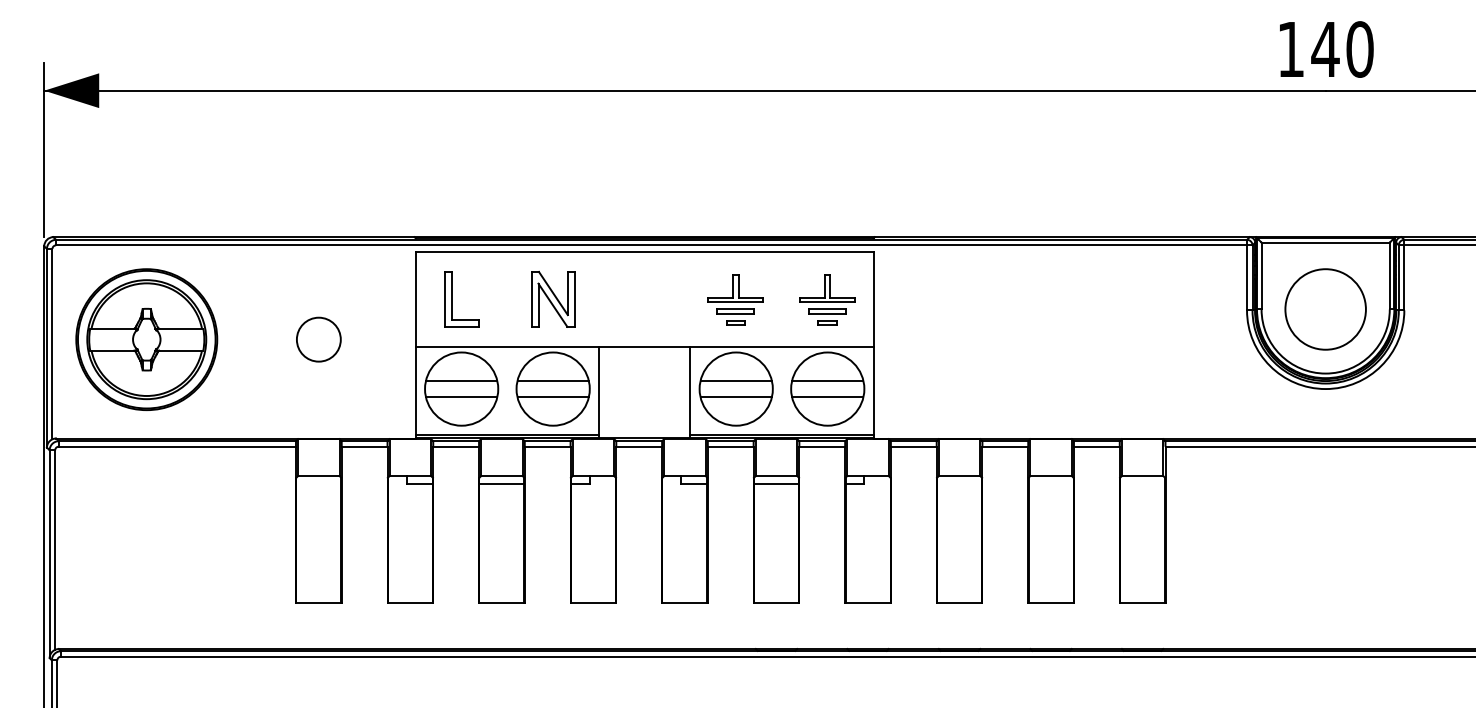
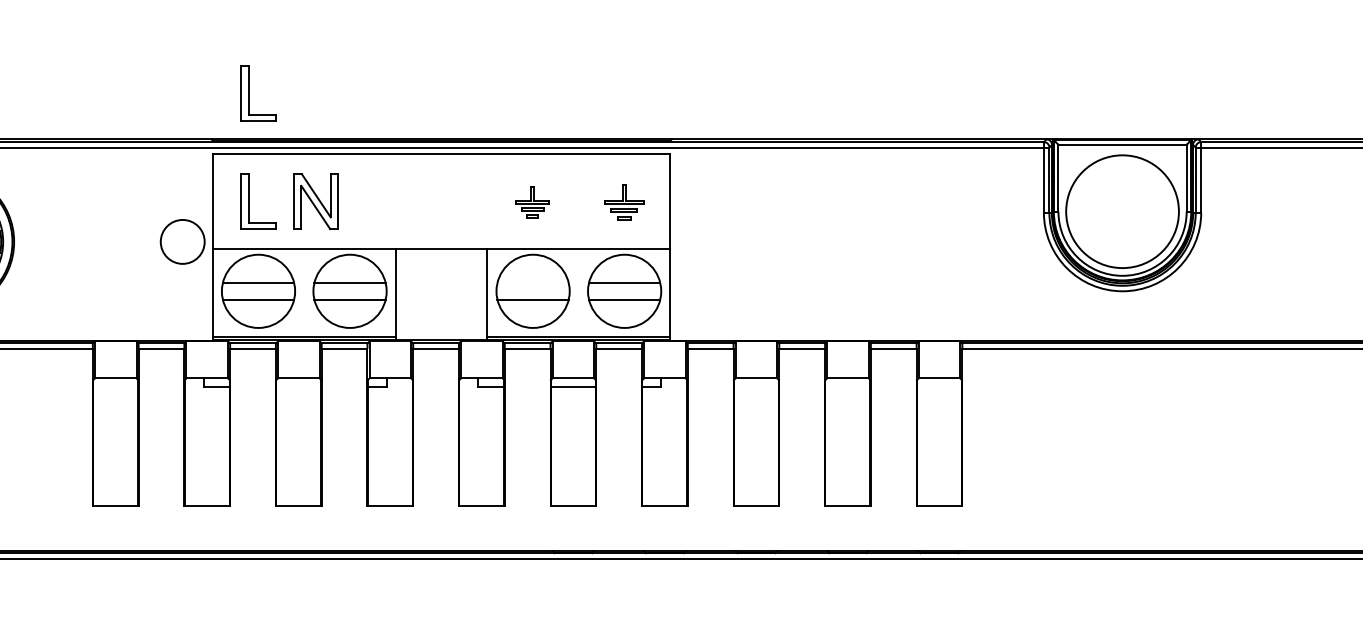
part: (452, 191) -> (249, 93), added
part: (553, 298) -> (316, 200), moved
part: (735, 299) -> (532, 201), size x0.6
part: (827, 299) -> (624, 201), size x0.7
circle: (1325, 309) -> (1122, 211), size x1.4
circle: (318, 339) -> (182, 241), moved
line: (735, 380) -> (532, 282), removed
line: (501, 484) -> (298, 386), removed

